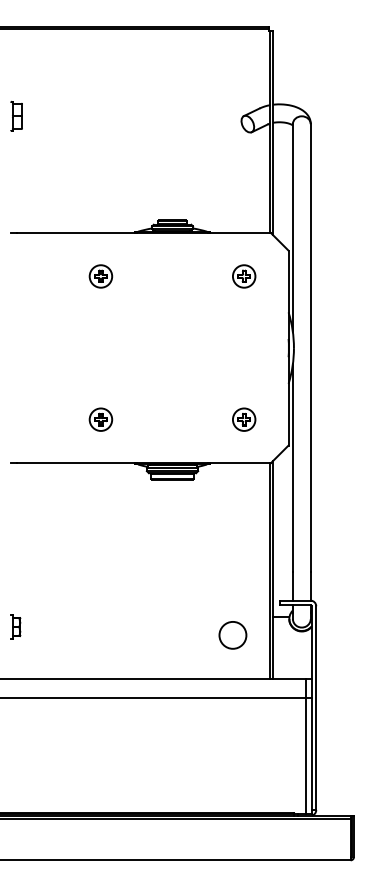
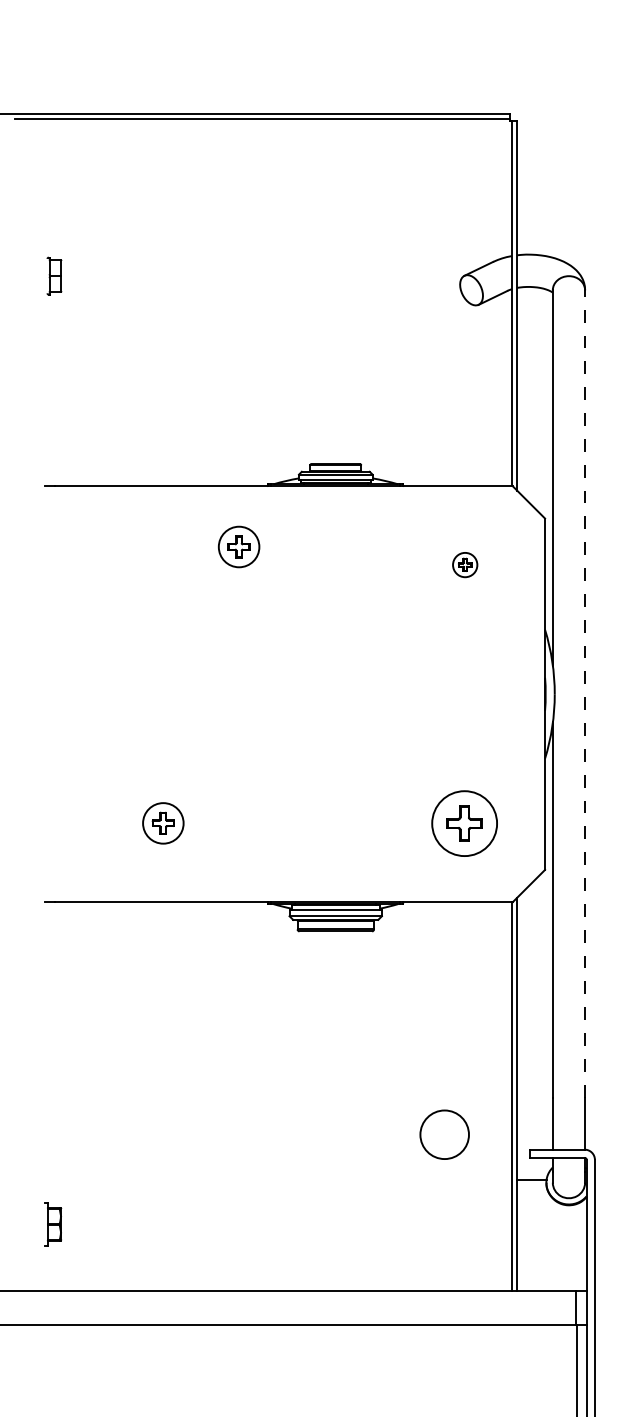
part: (16, 115) -> (54, 274), size x0.7
part: (100, 276) -> (238, 547), moved
part: (244, 276) -> (465, 565), size x0.6
line: (310, 347) -> (584, 693), solid -> dashed
part: (100, 419) -> (162, 822), moved
part: (244, 419) -> (465, 822), size x1.6
part: (15, 626) -> (52, 1223), moved
circle: (232, 635) -> (443, 1135), moved

